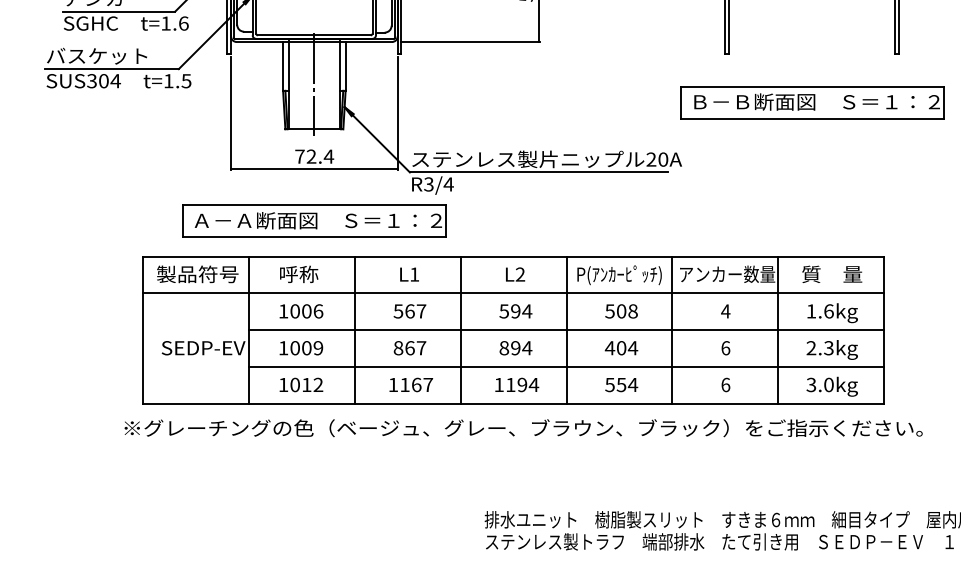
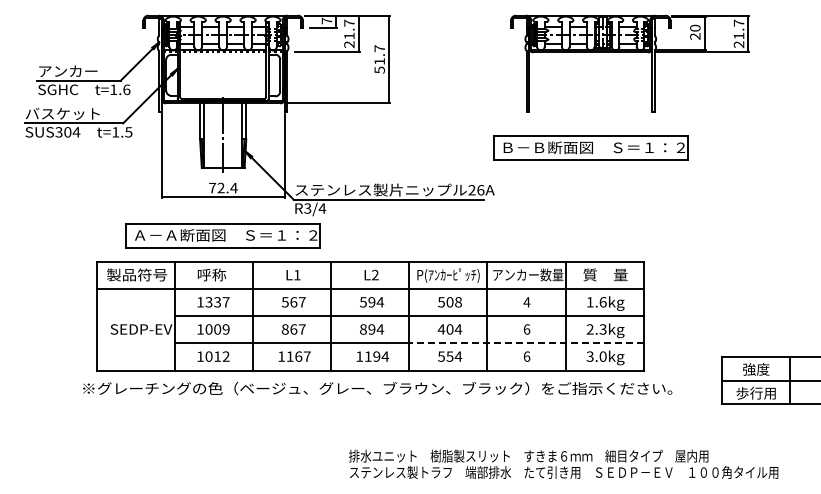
text: (662, 159) -> (480, 190), 20A -> 26A
text: (306, 311) -> (217, 302), 1006 -> 1337
line: (725, 367) -> (526, 343), solid -> dashed

